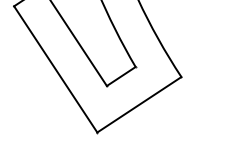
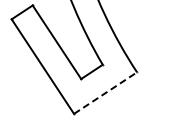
line: (139, 105) -> (105, 93), solid -> dashed

